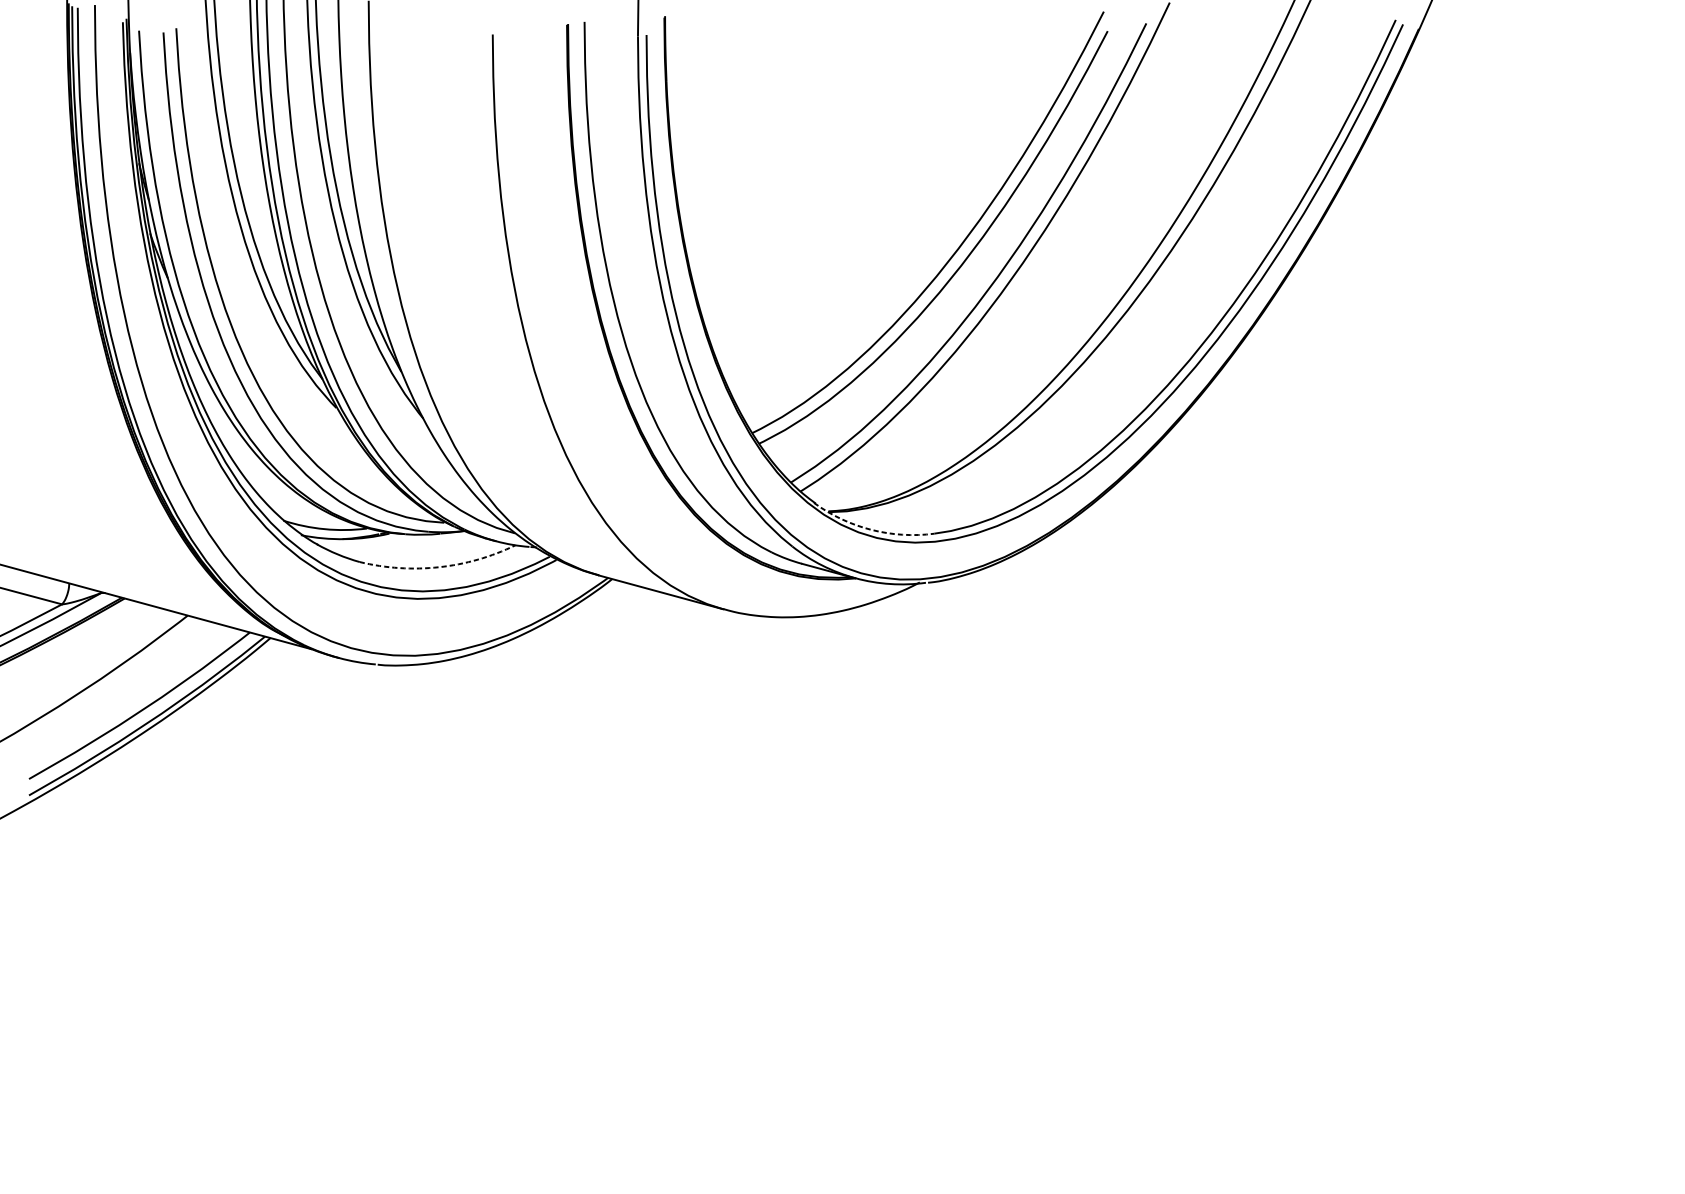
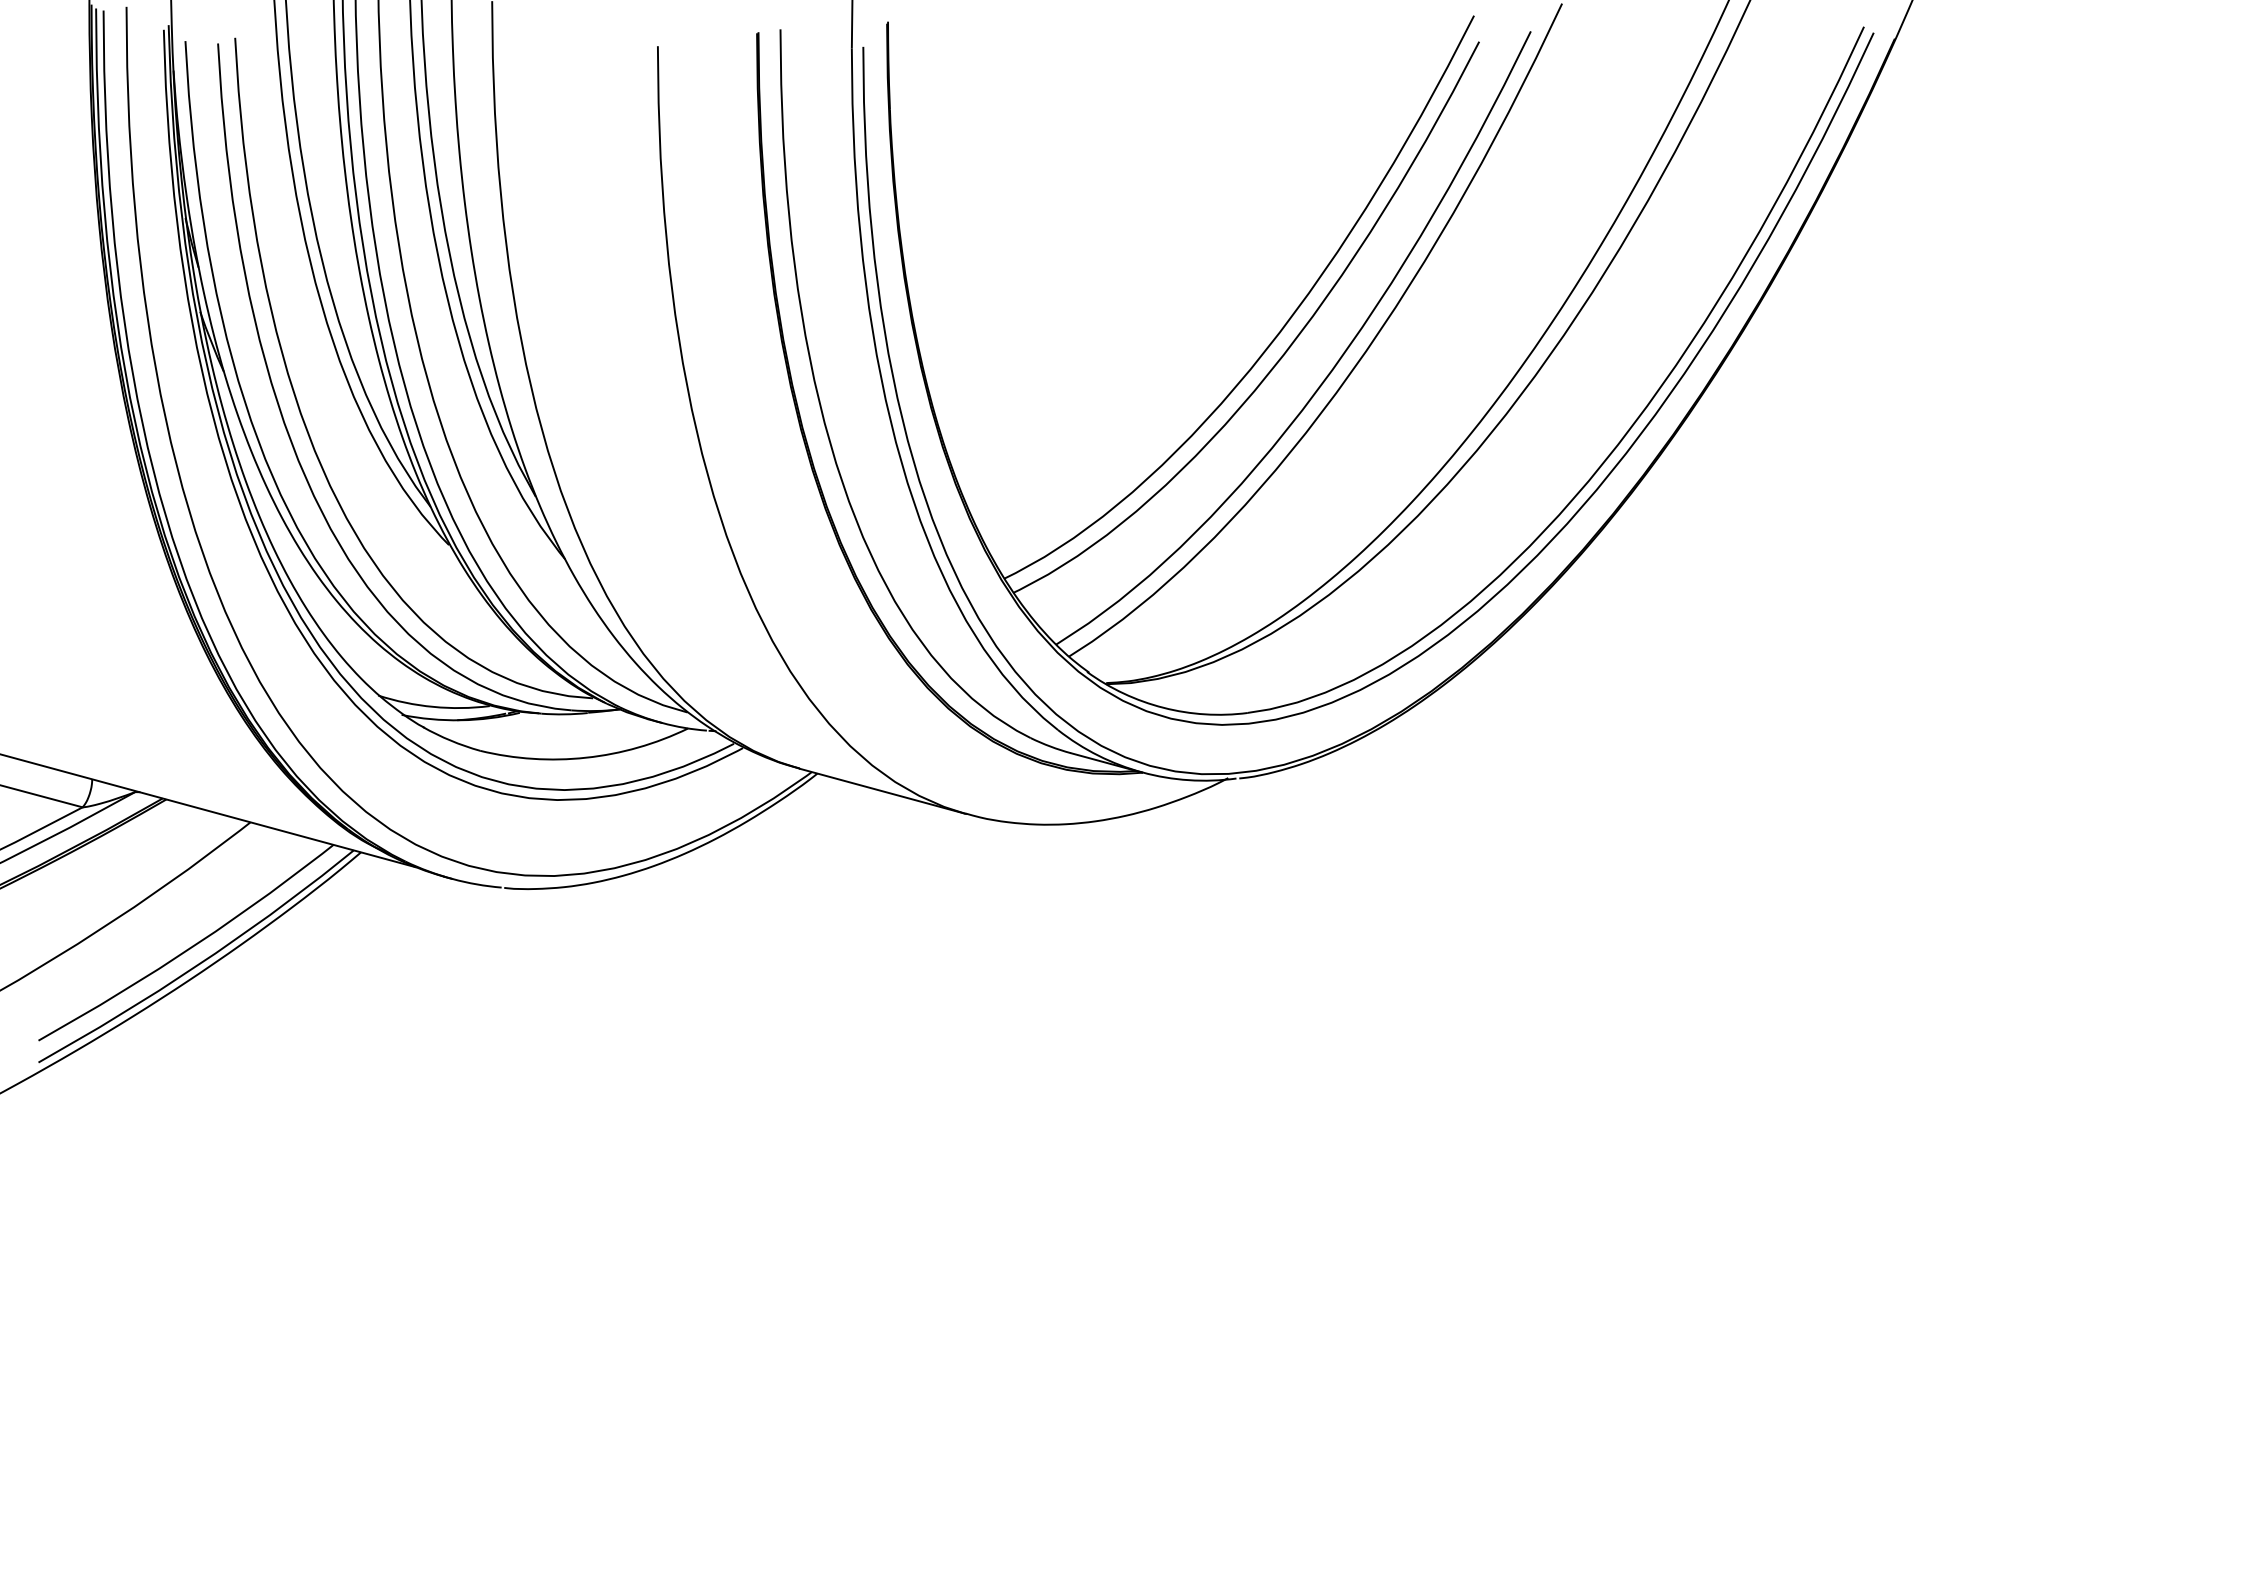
arc: (871, 529) -> (1163, 707), dashed -> solid
arc: (439, 567) -> (586, 757), dashed -> solid

